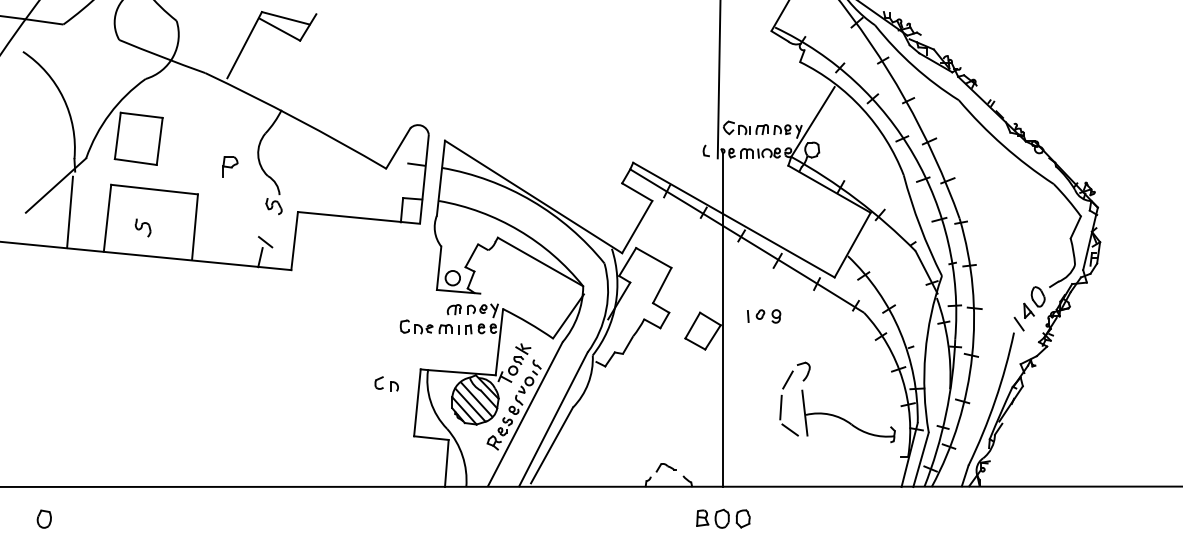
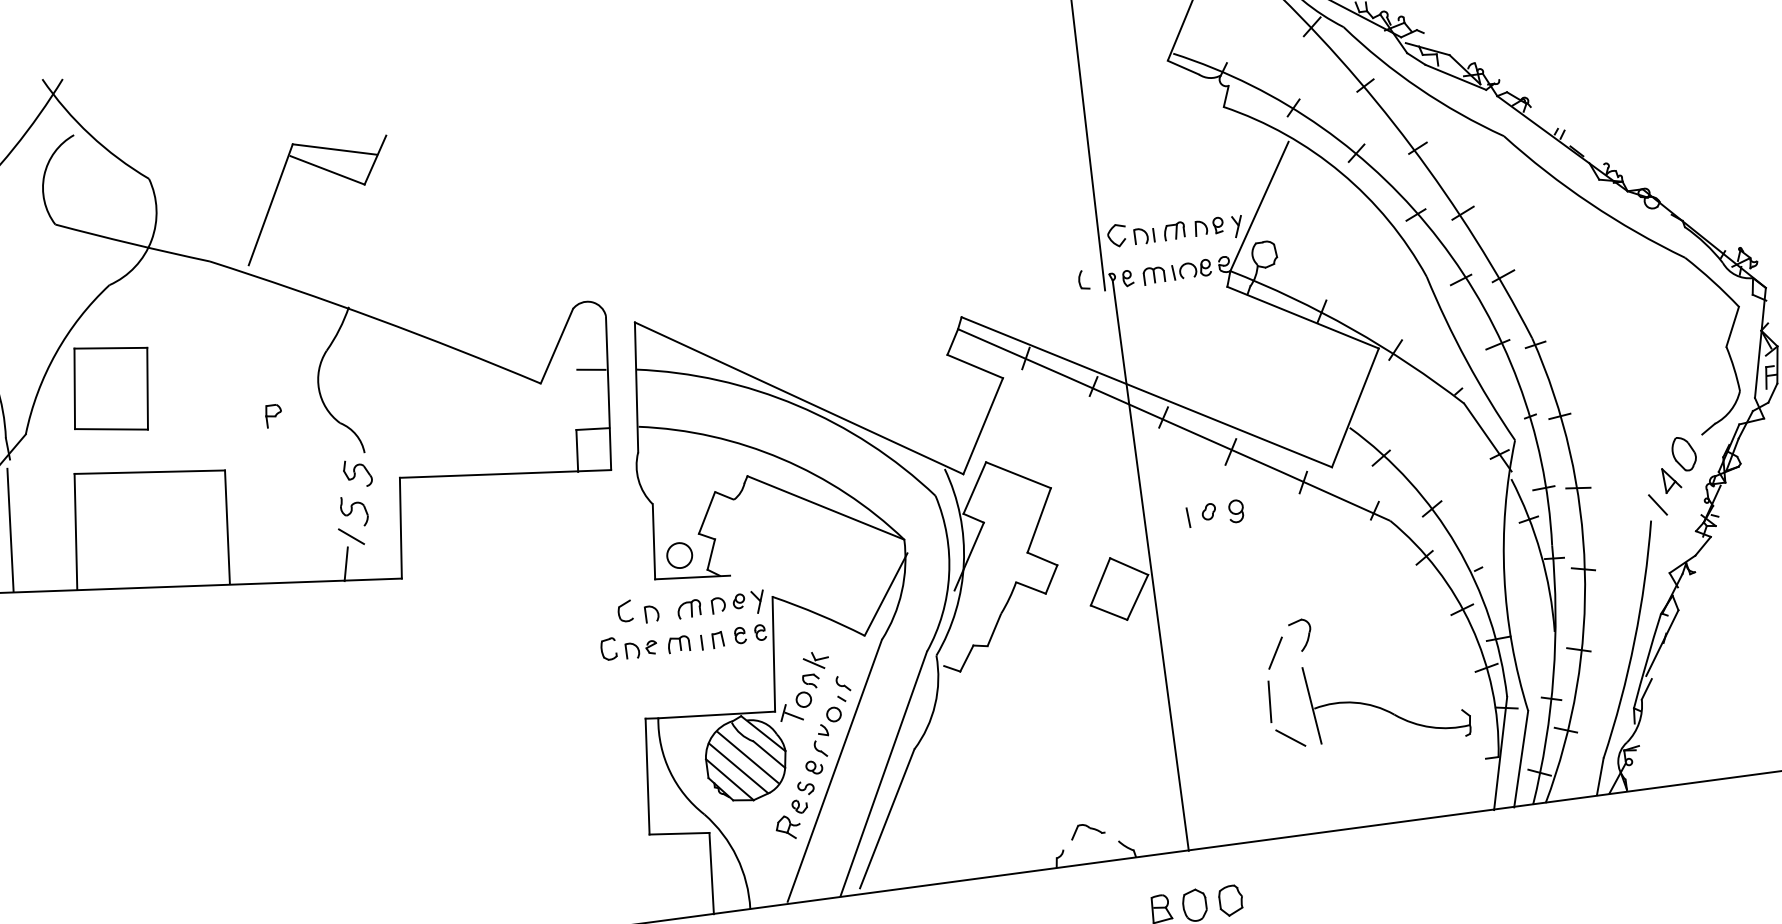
part: (229, 166) -> (272, 415), size x0.62
part: (142, 227) -> (353, 510), moved
part: (764, 316) -> (1216, 514), moved
part: (386, 383) -> (637, 610), moved

